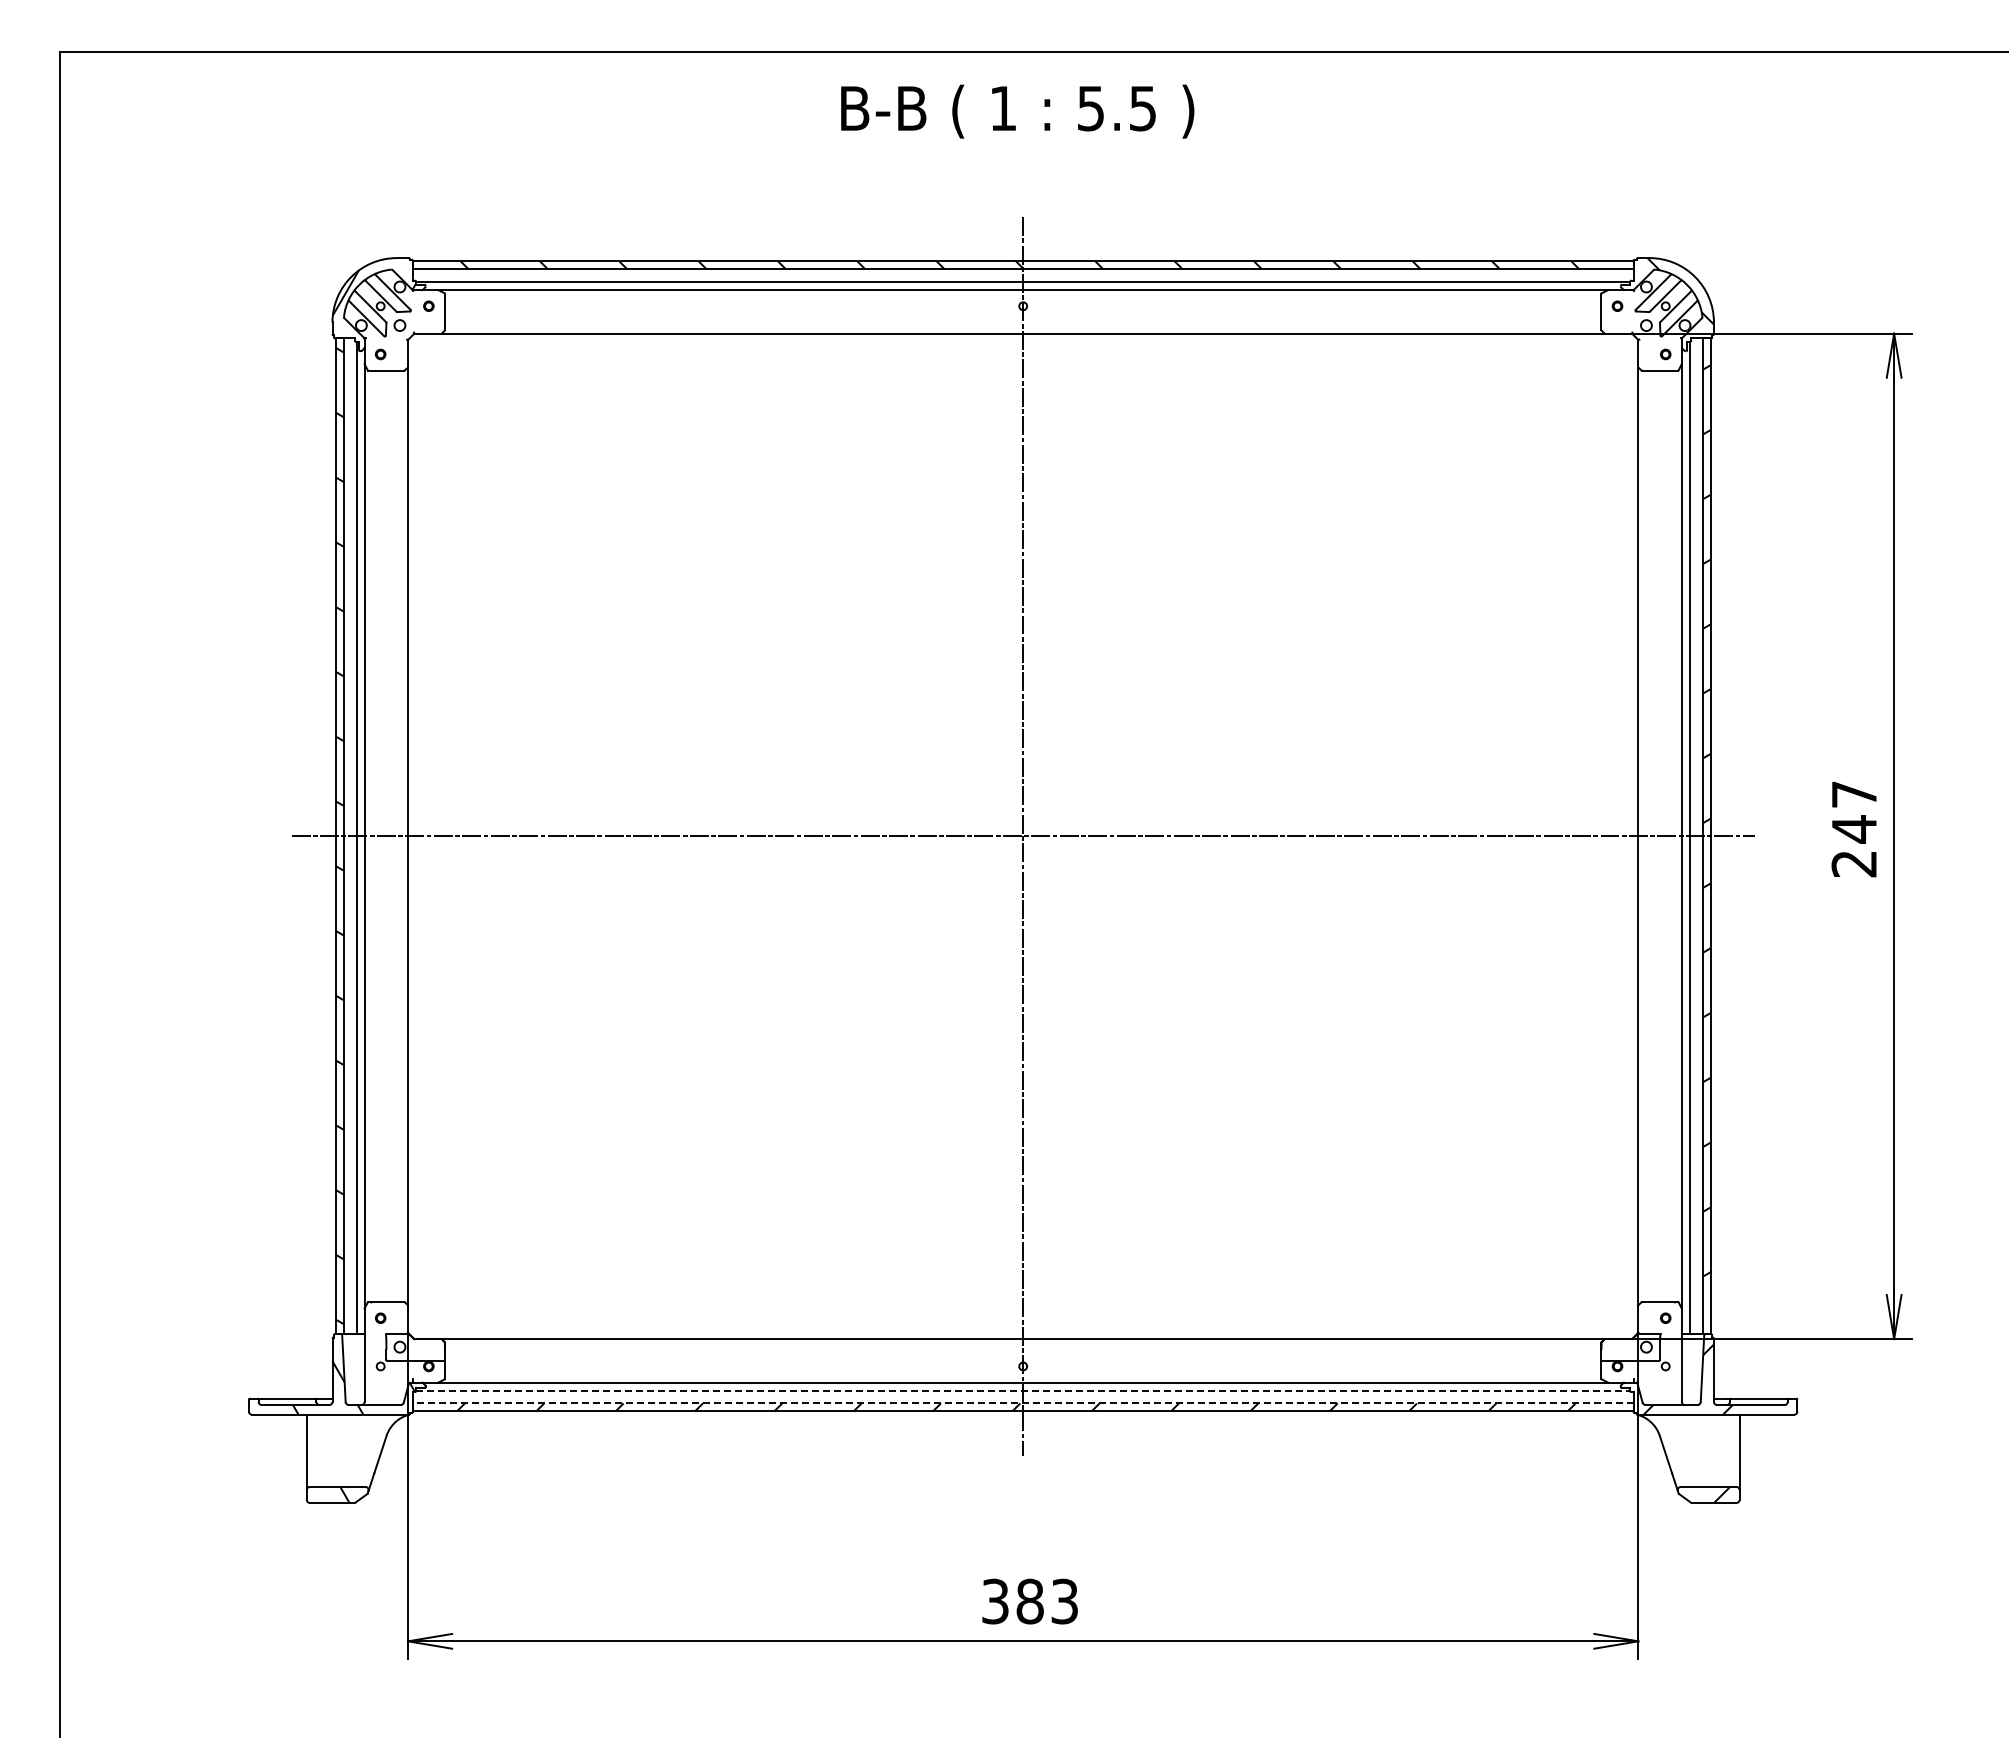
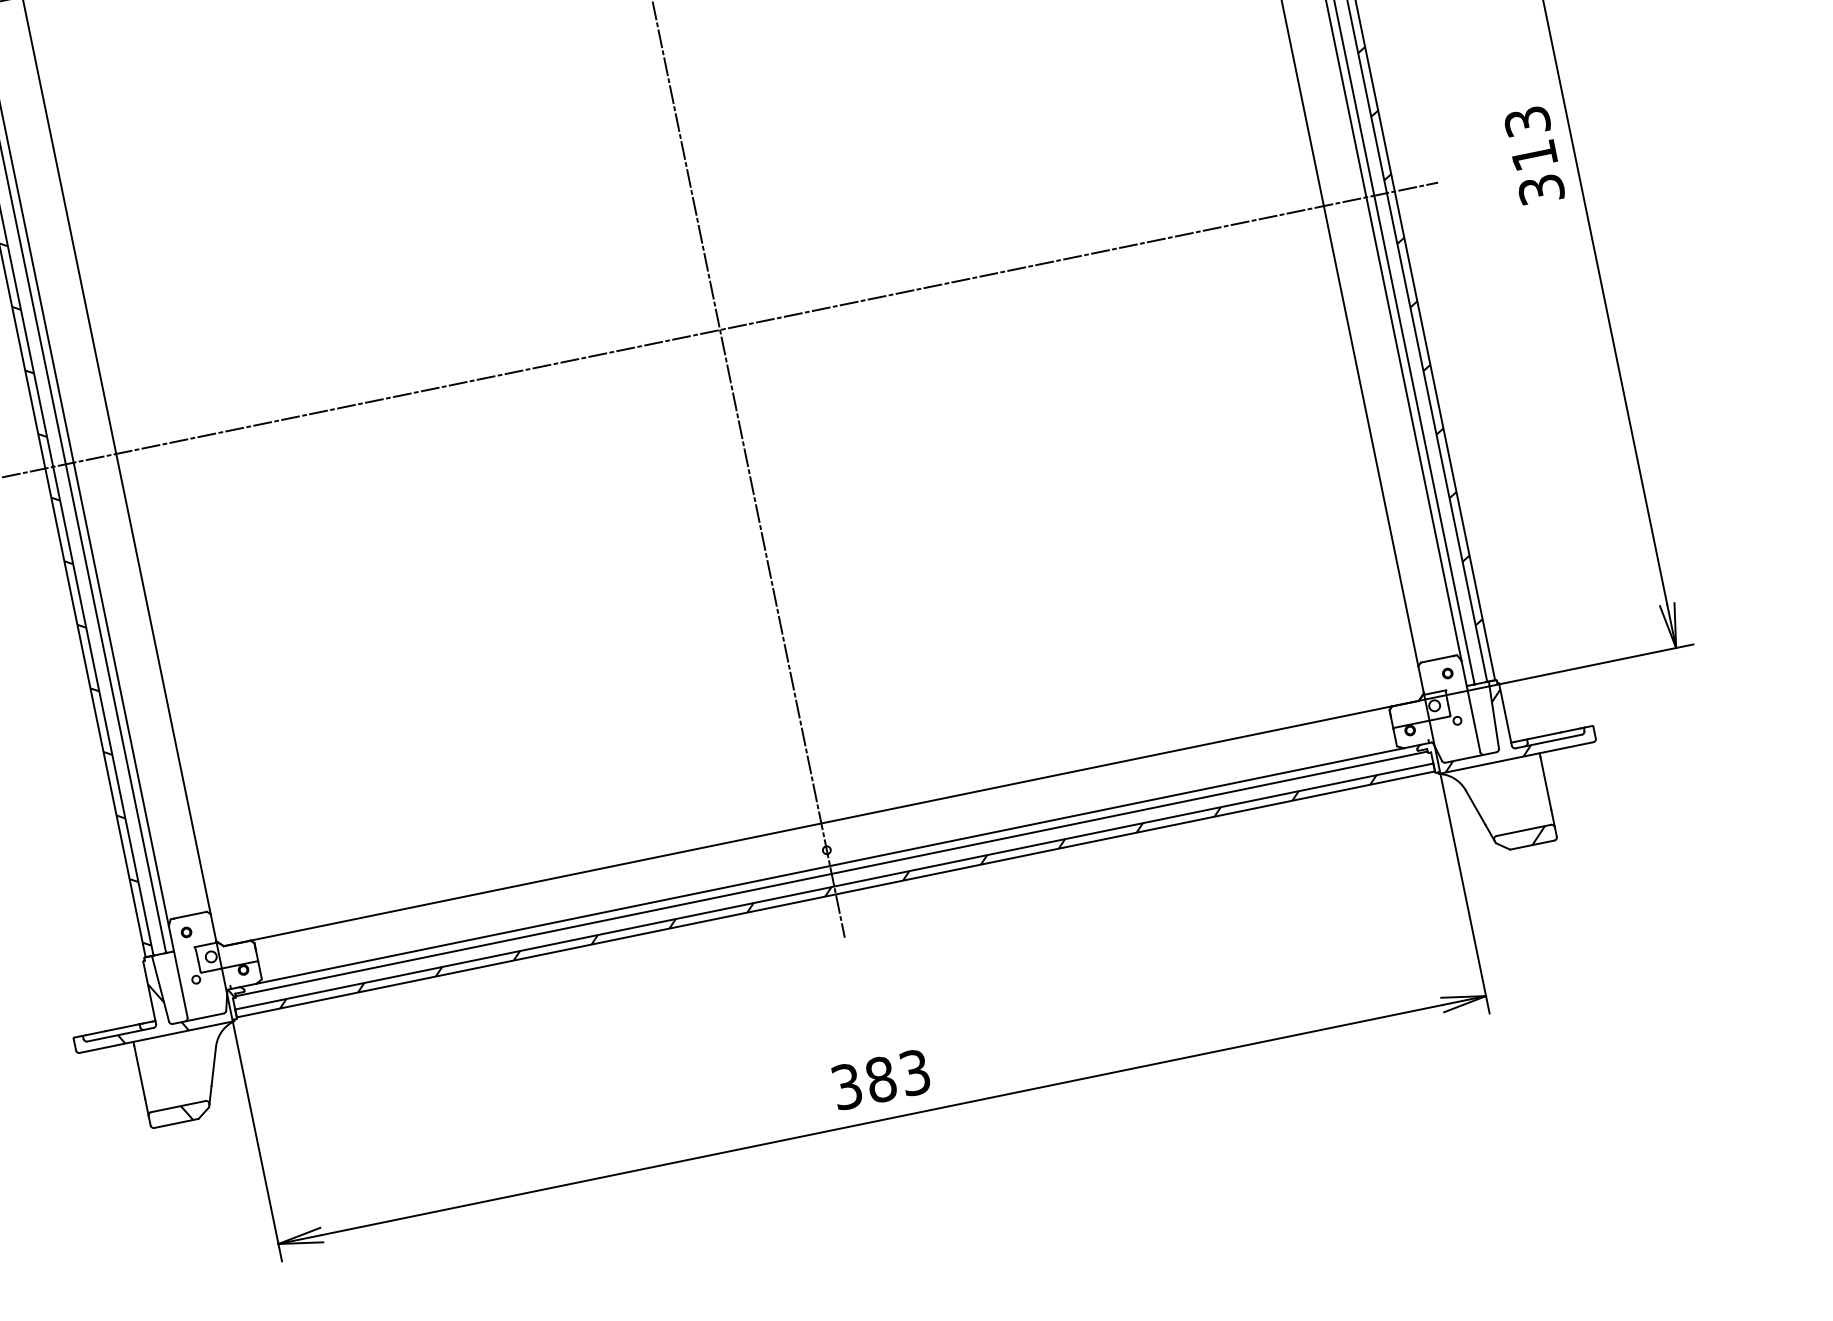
text: (1854, 829) -> (1534, 155), 247 -> 313
line: (1023, 1390) -> (831, 873), dashed -> solid
line: (1022, 1403) -> (833, 886), dashed -> solid

